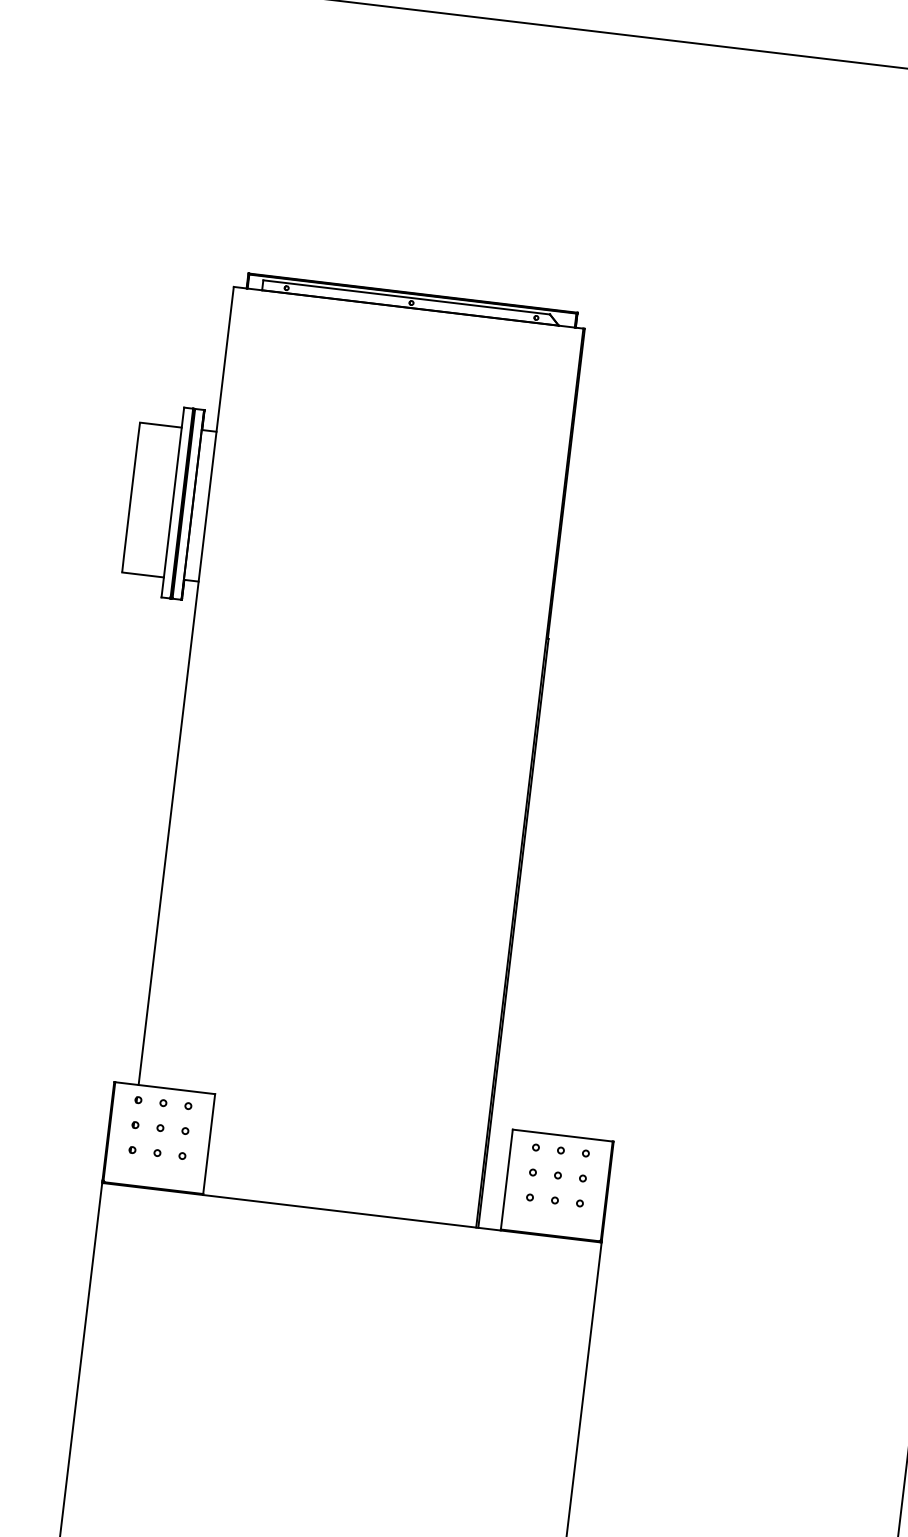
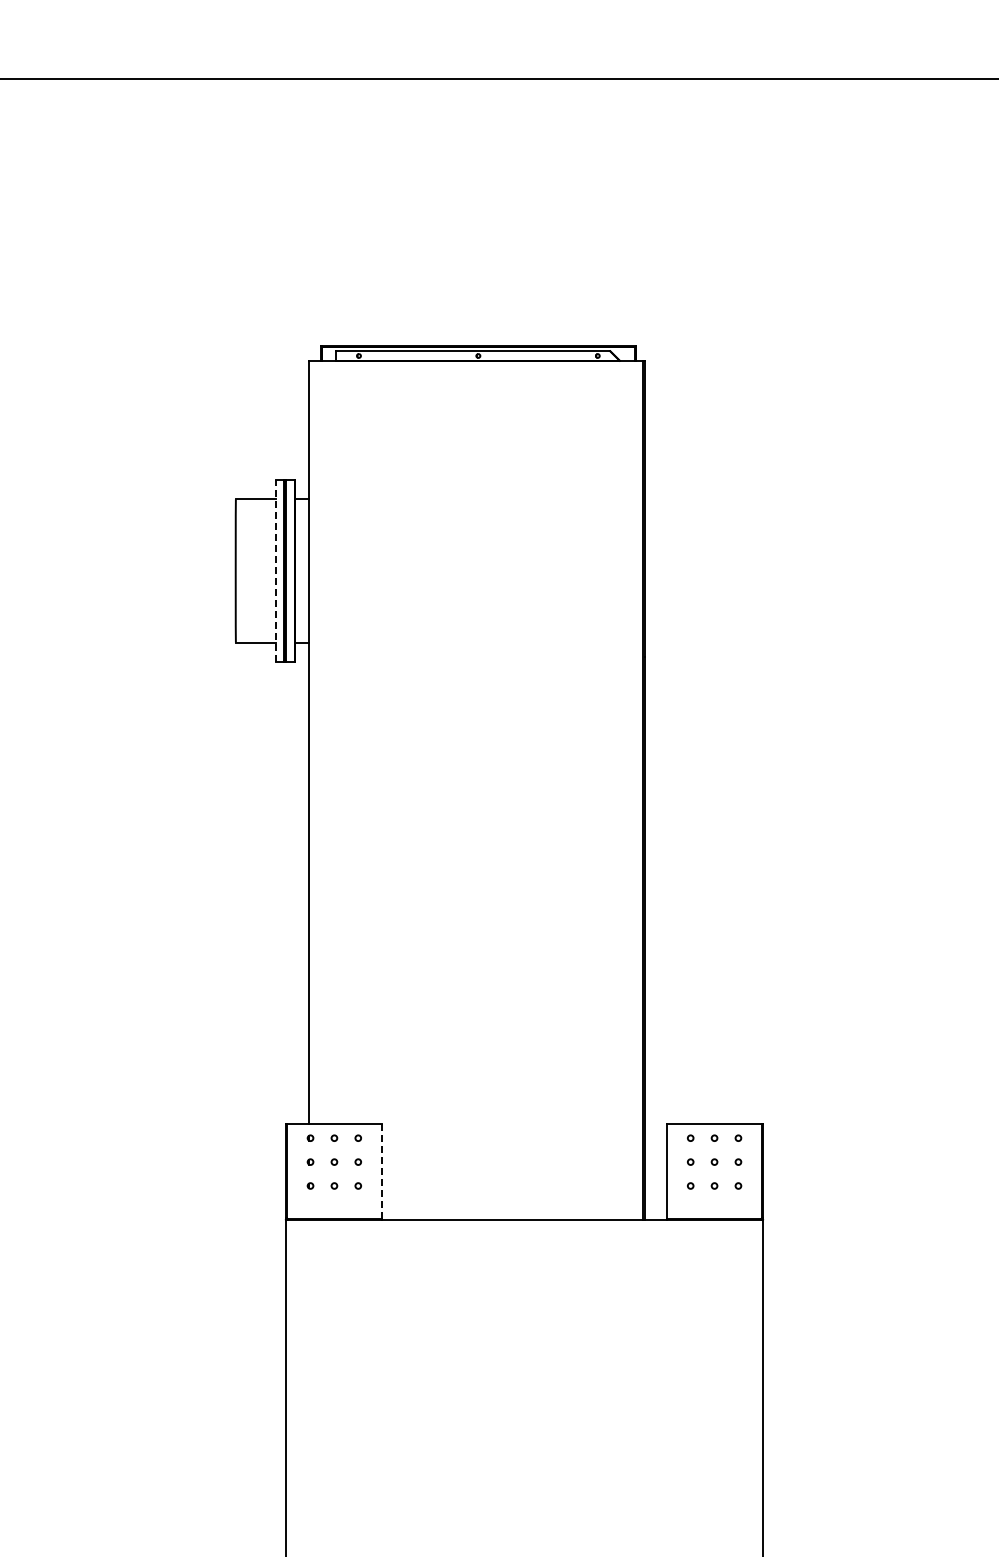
line: (172, 502) -> (275, 570), solid -> dashed
line: (209, 1143) -> (382, 1171), solid -> dashed

